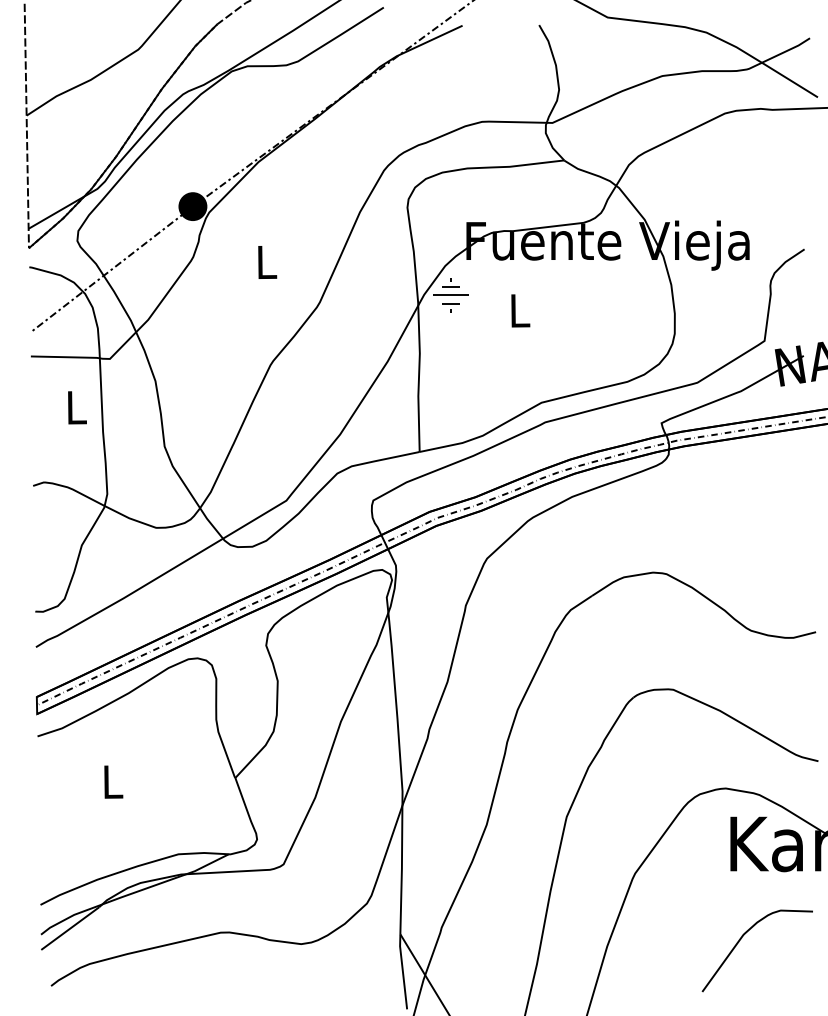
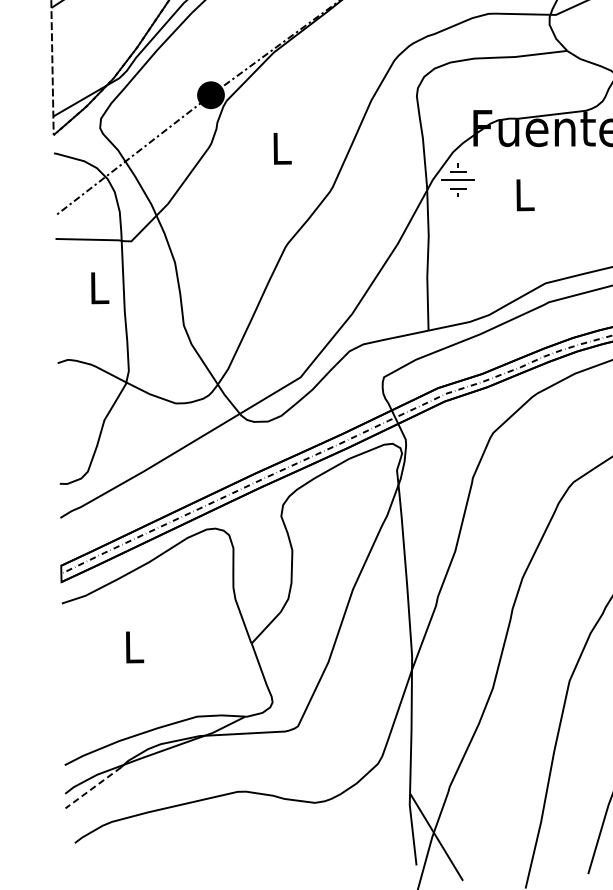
line: (69, 928) -> (92, 787), solid -> dashed

